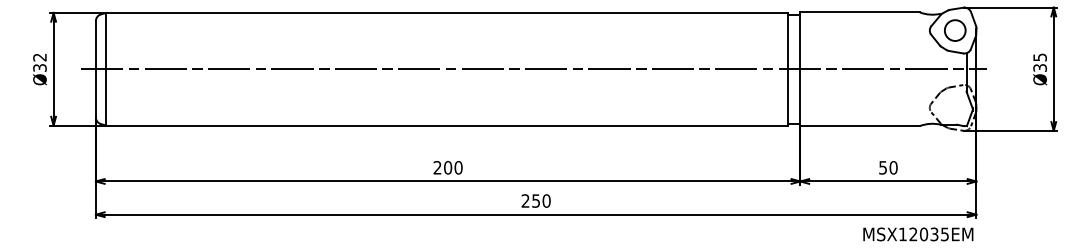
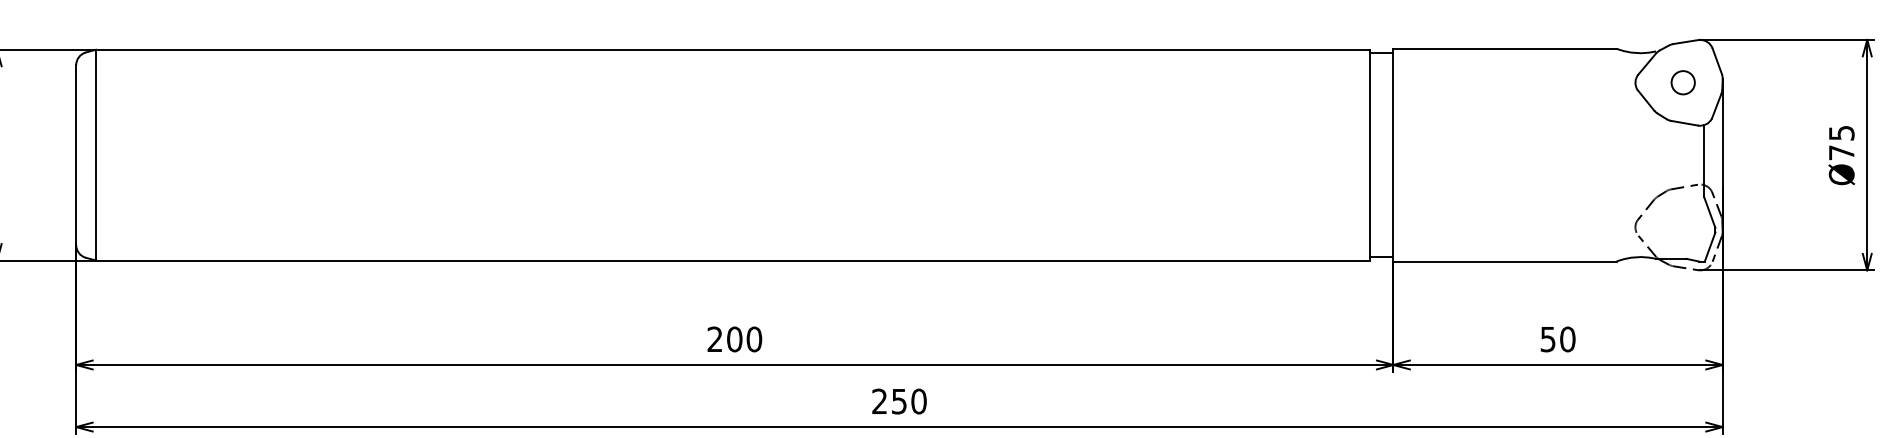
circle: (955, 30) -> (1683, 82), size x0.6
text: (1039, 67) -> (1840, 151), Ø35 -> Ø75
line: (534, 69) -> (896, 155), removed

